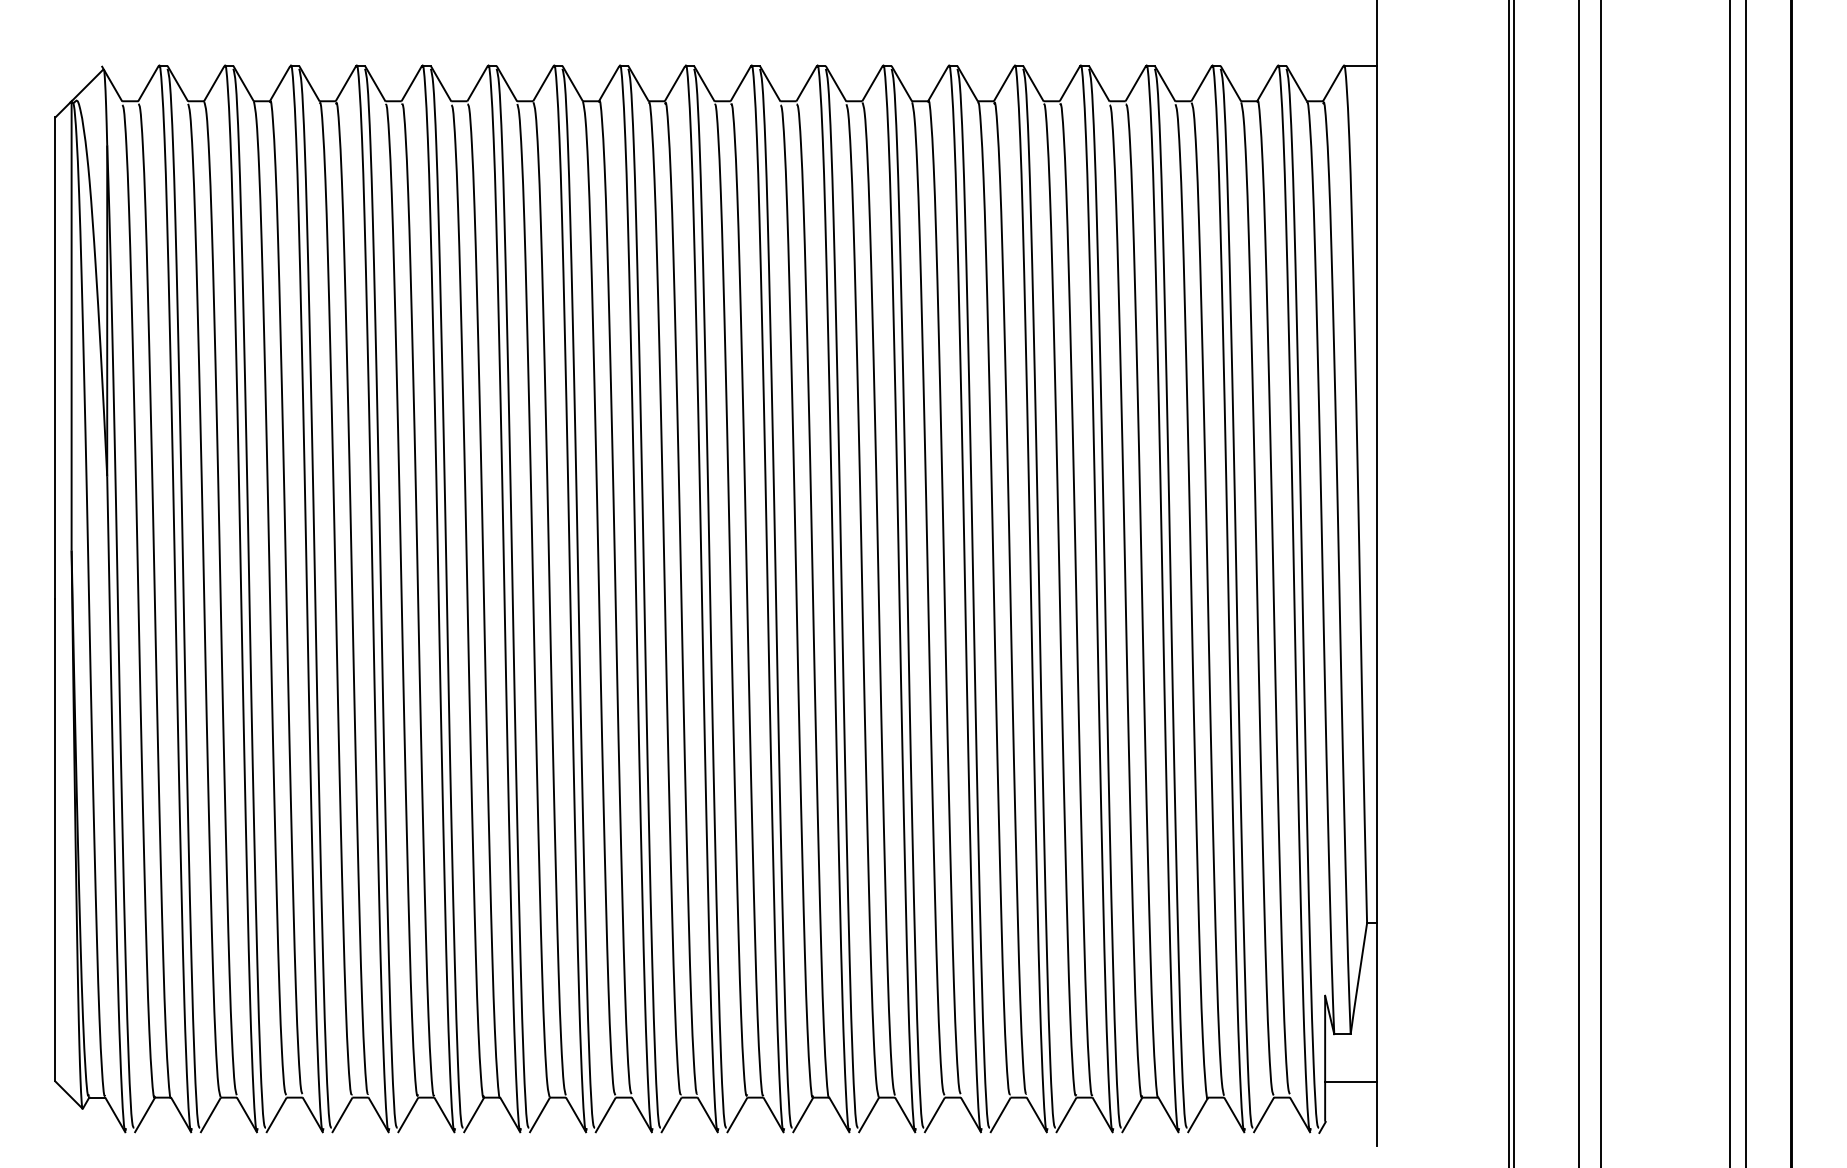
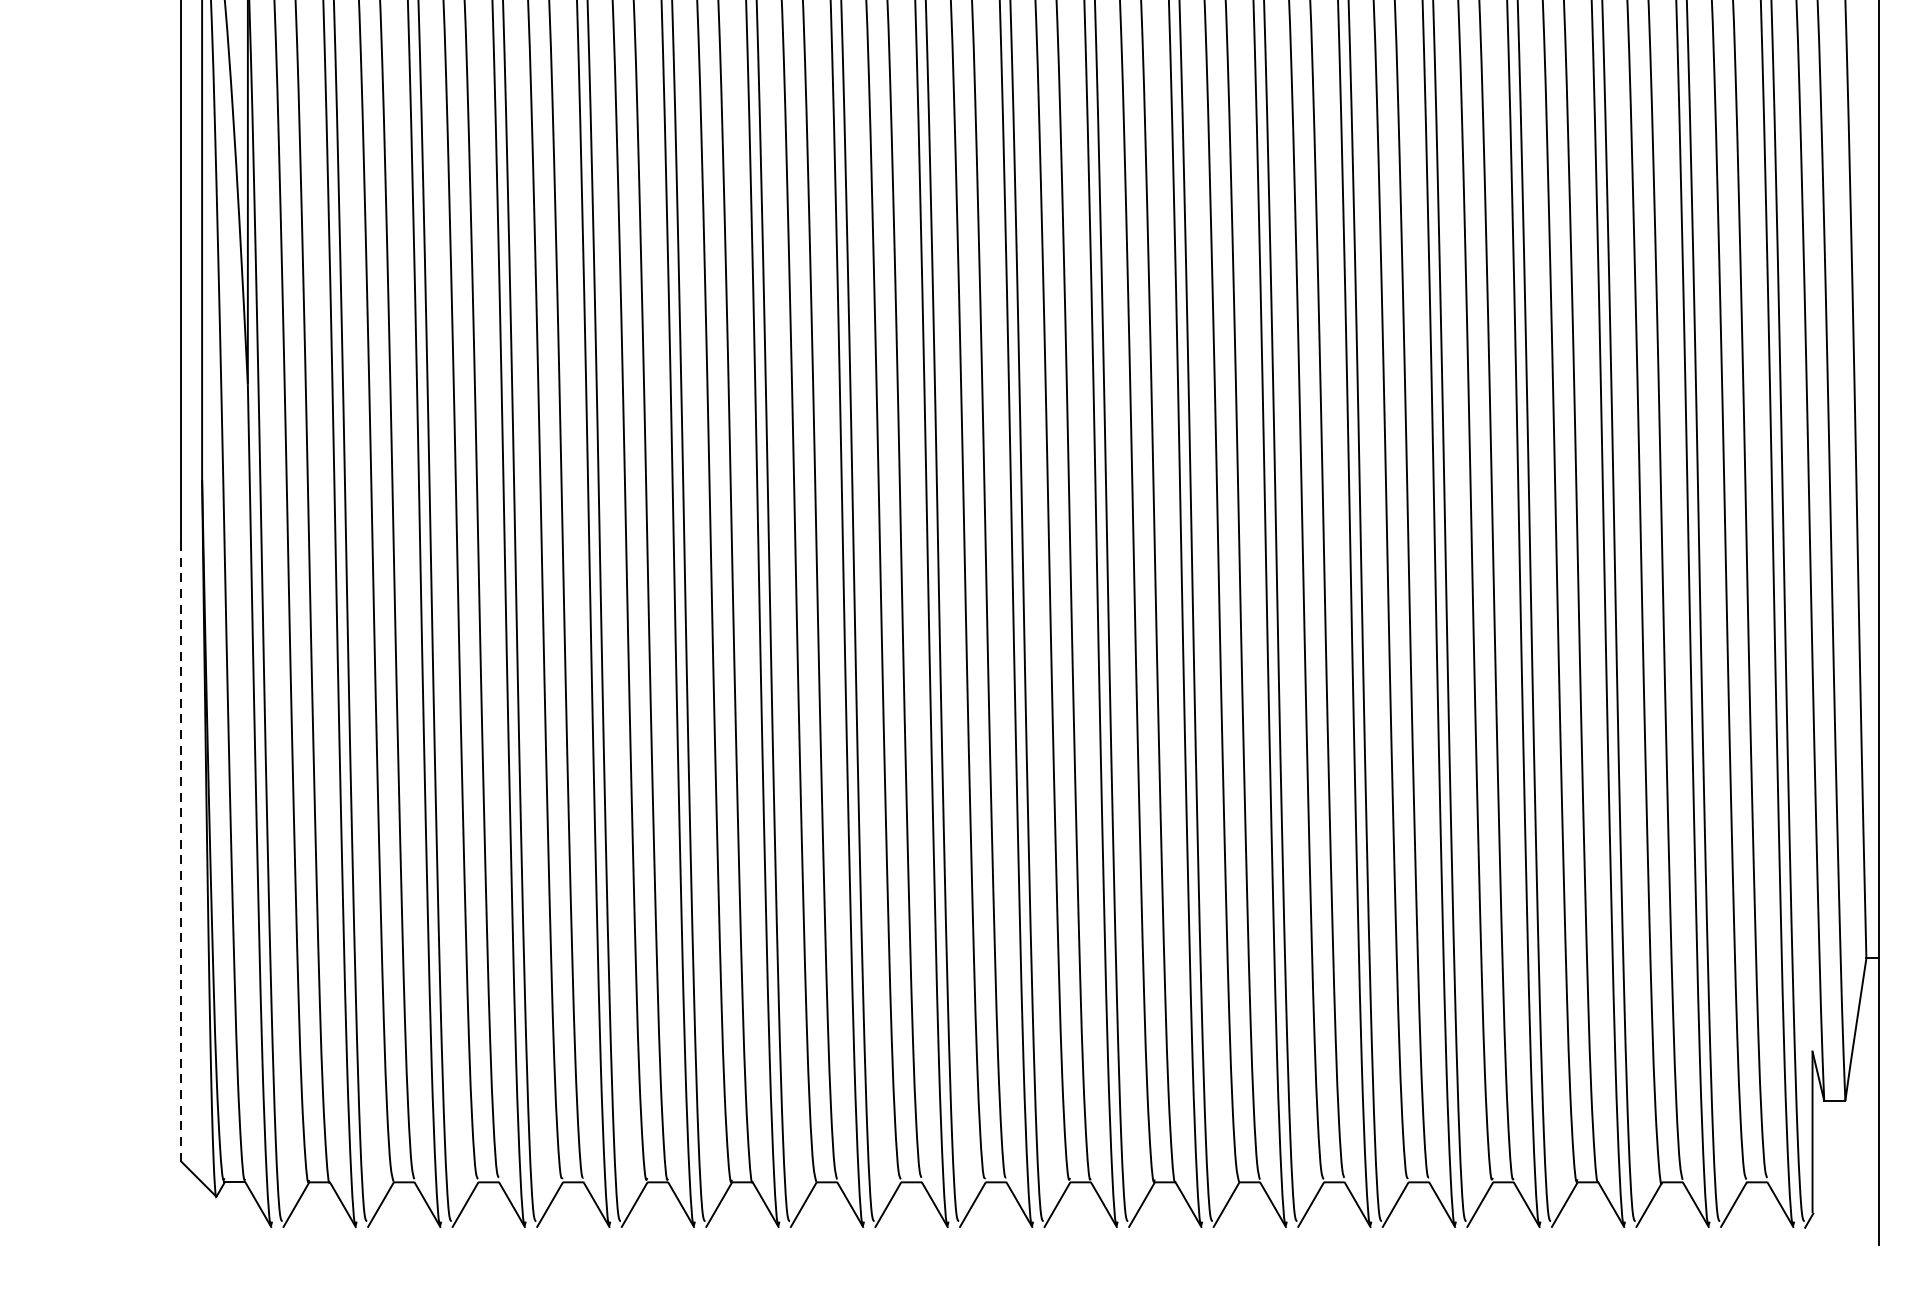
line: (55, 840) -> (181, 851), solid -> dashed
line: (1350, 1081) -> (1845, 1161), removed

